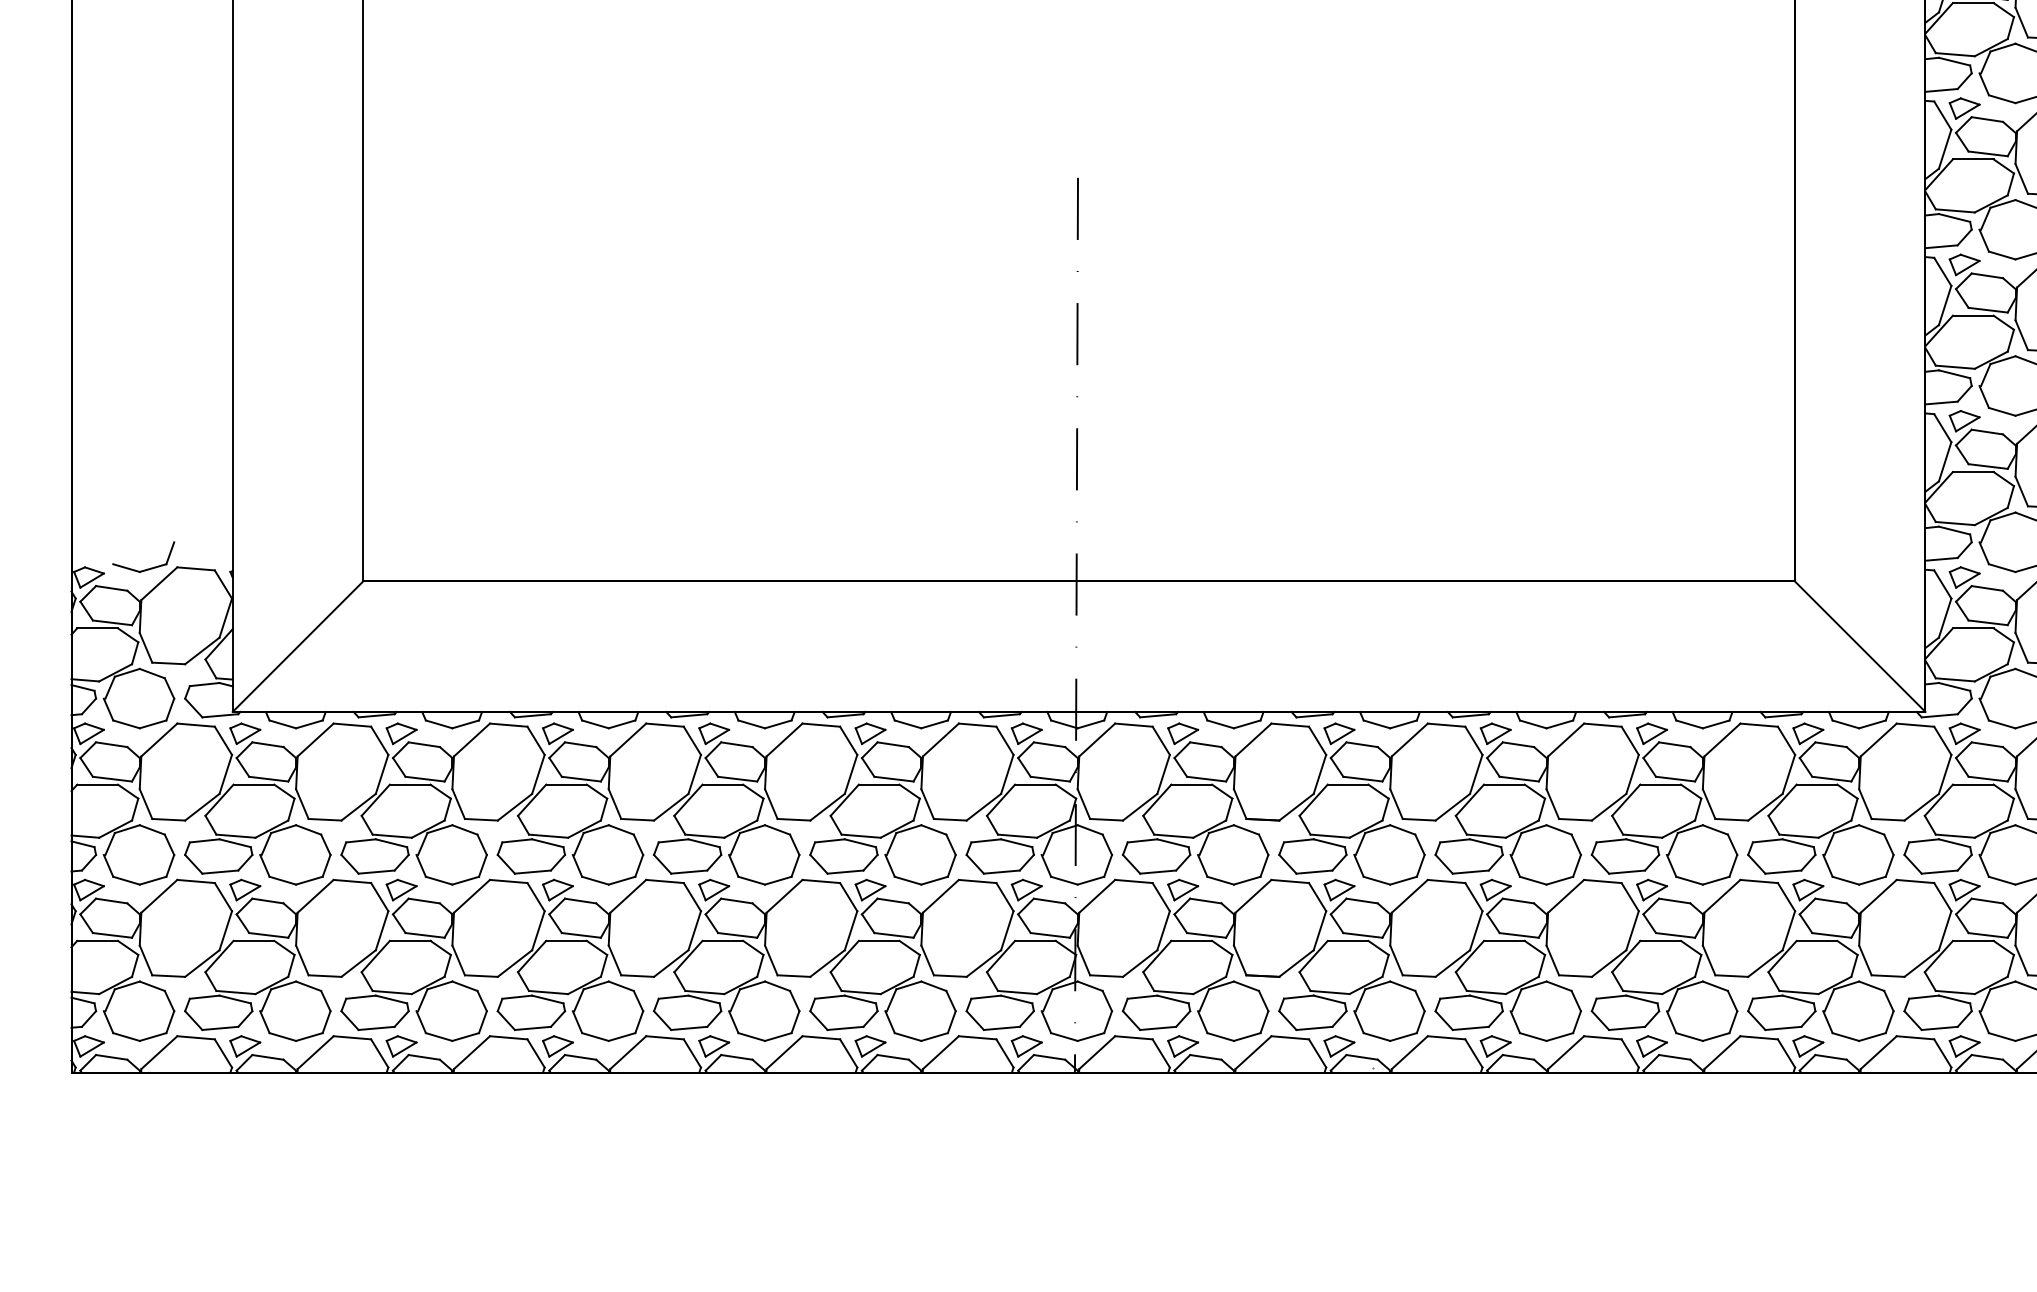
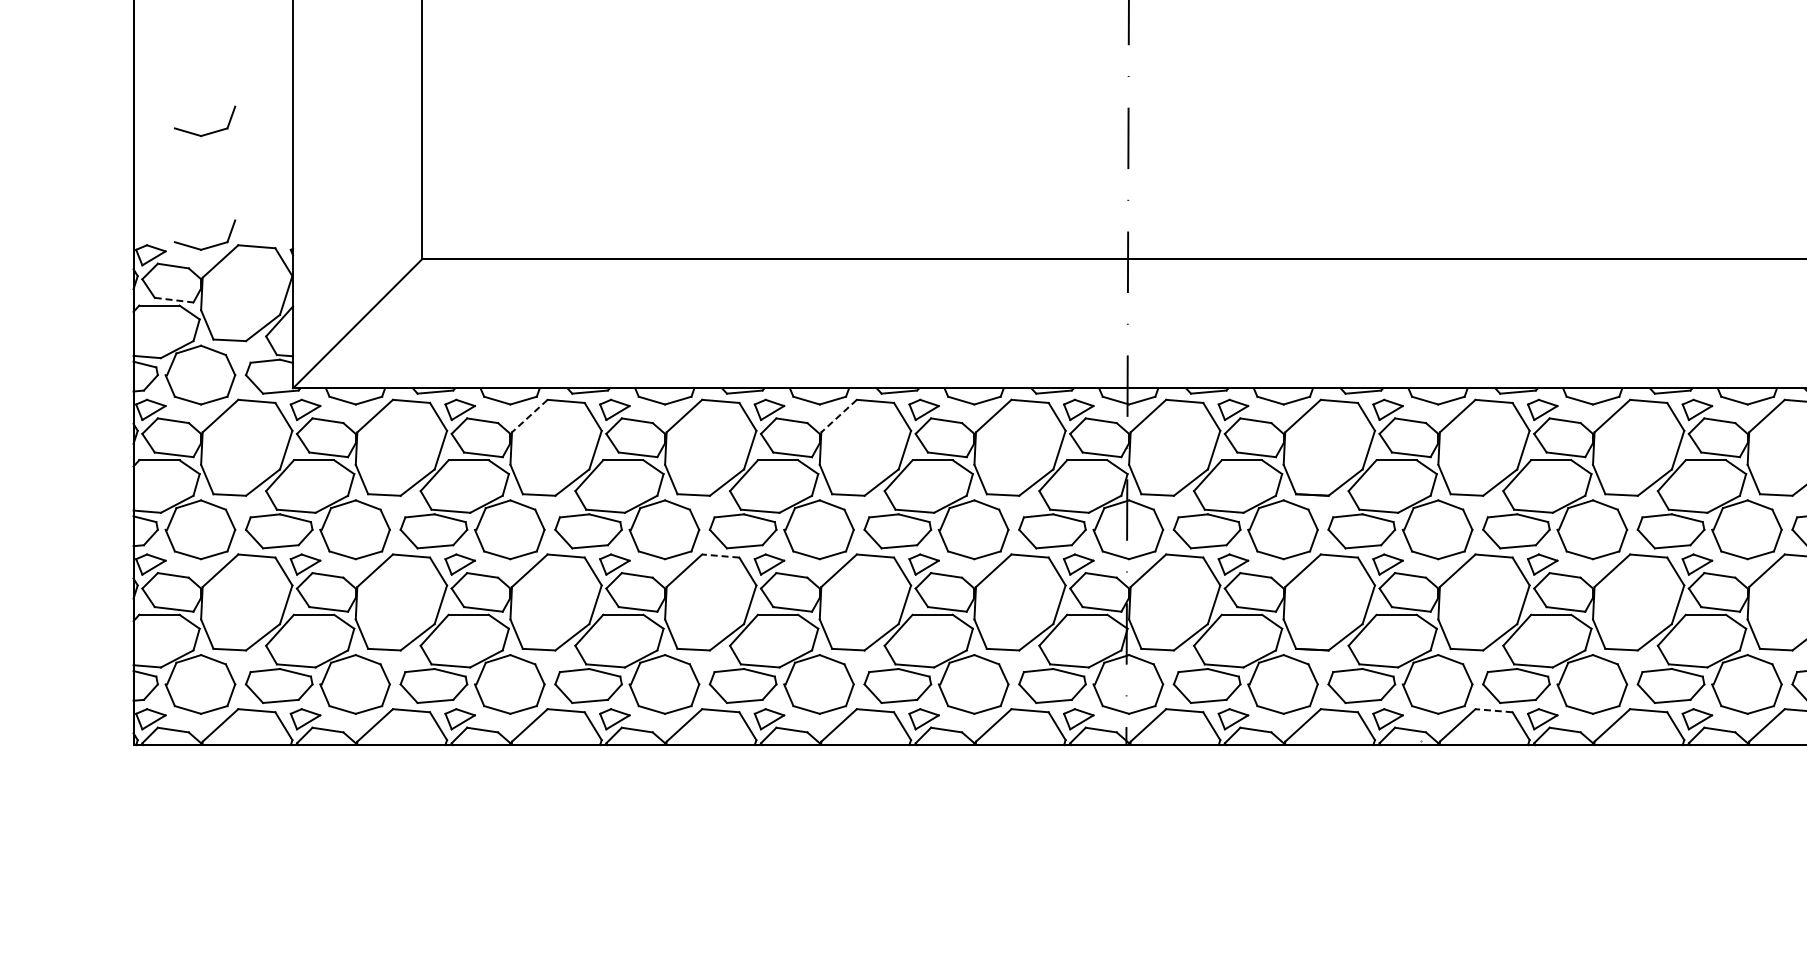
part: (147, 453) -> (208, 132), added
line: (112, 622) -> (174, 299), solid -> dashed
line: (471, 740) -> (529, 416), solid -> dashed
line: (784, 740) -> (839, 416), solid -> dashed
line: (664, 881) -> (720, 556), solid -> dashed
line: (1446, 1037) -> (1494, 710), solid -> dashed

